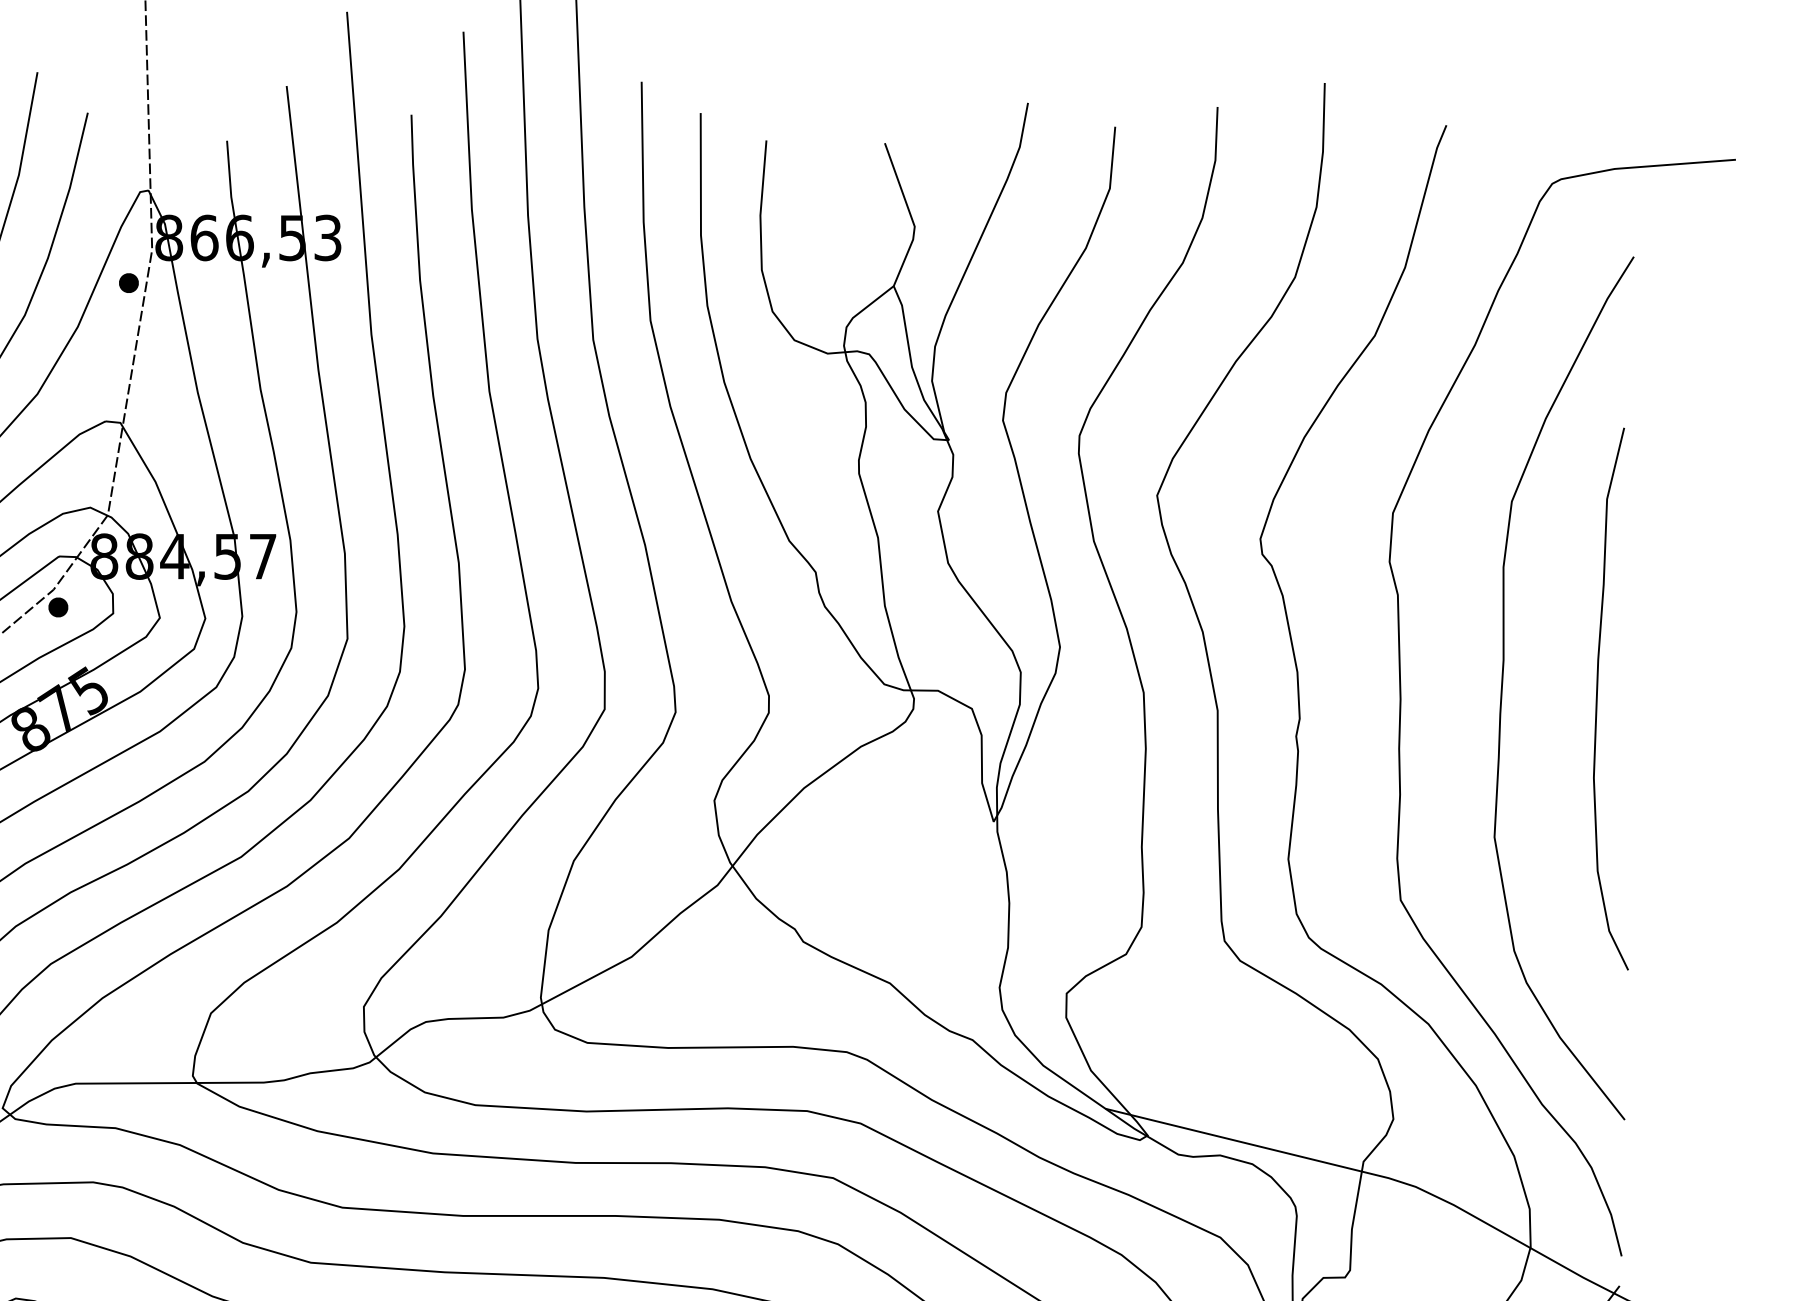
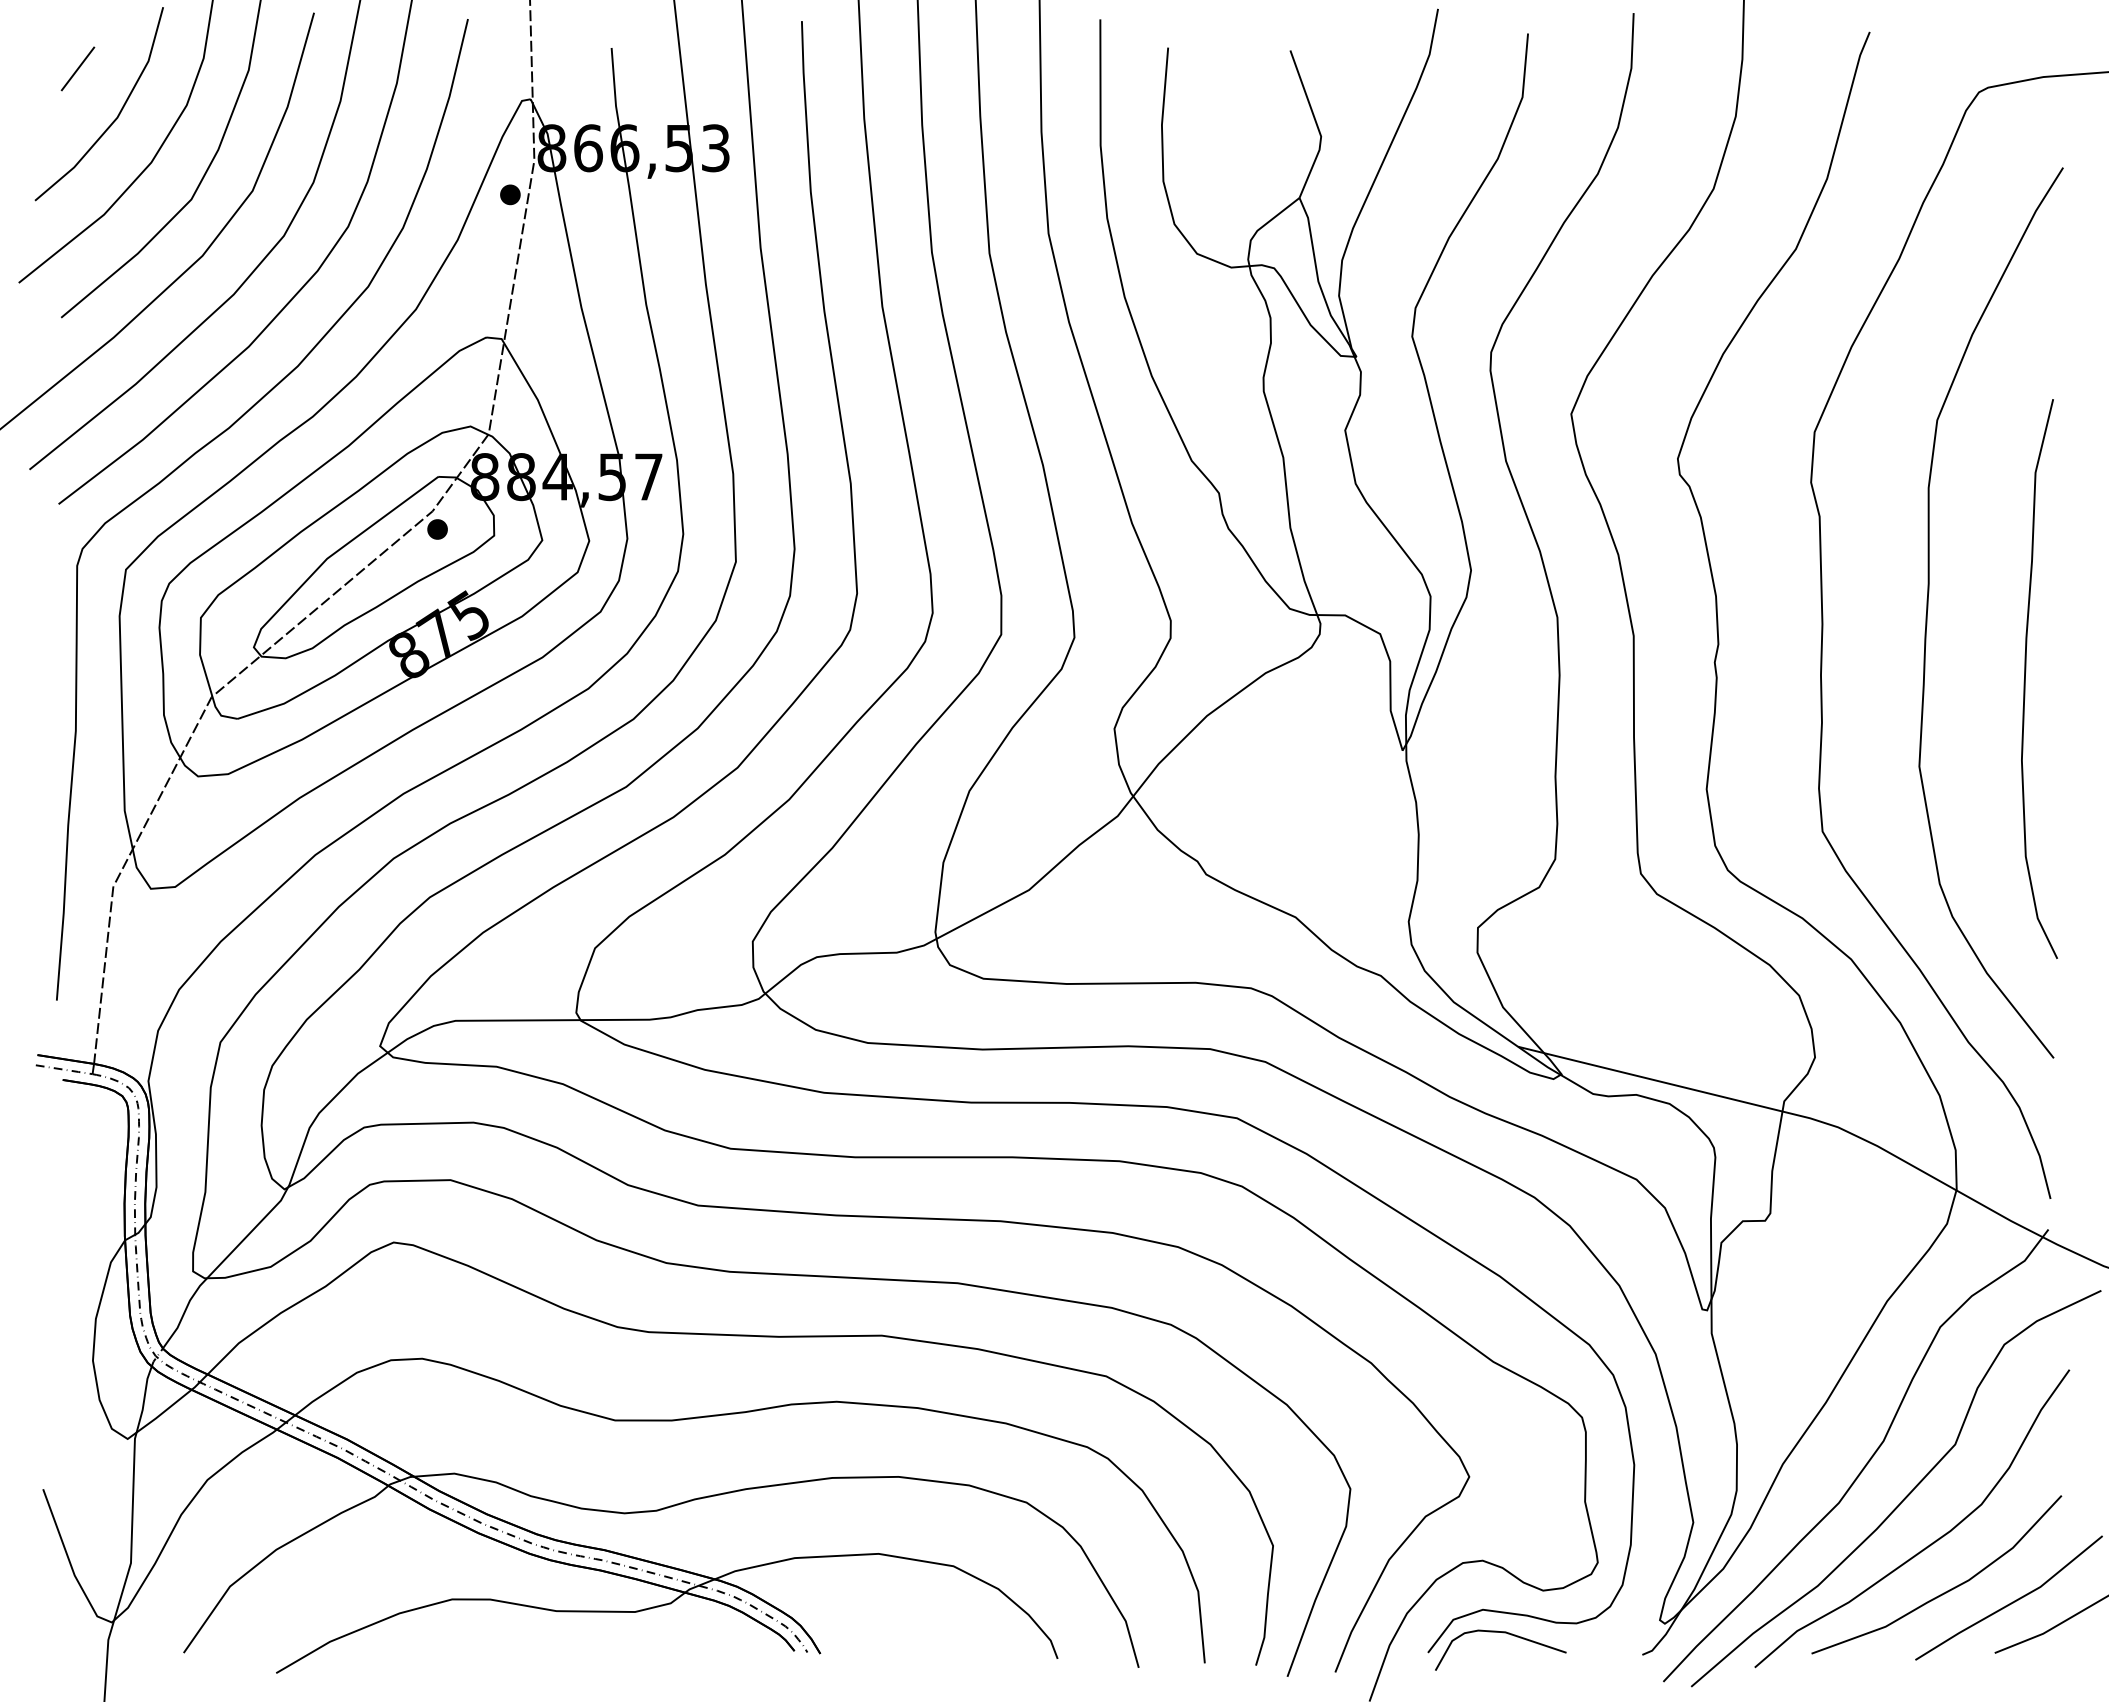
curve: (1597, 698) -> (2025, 678), moved

